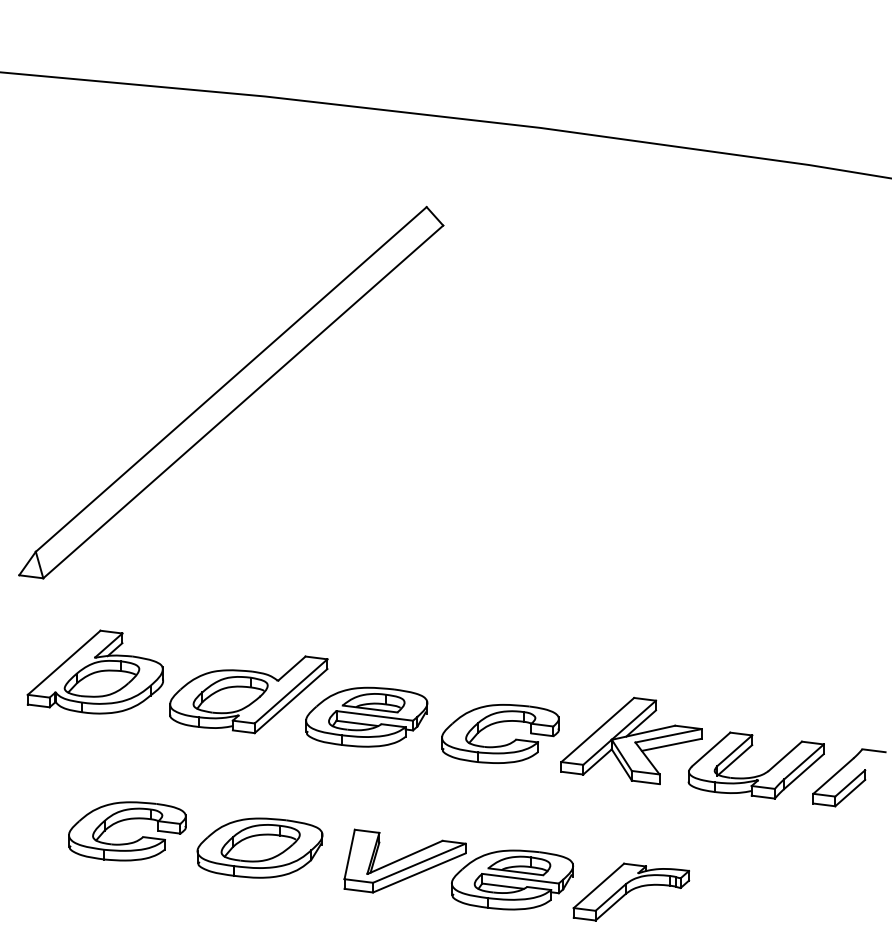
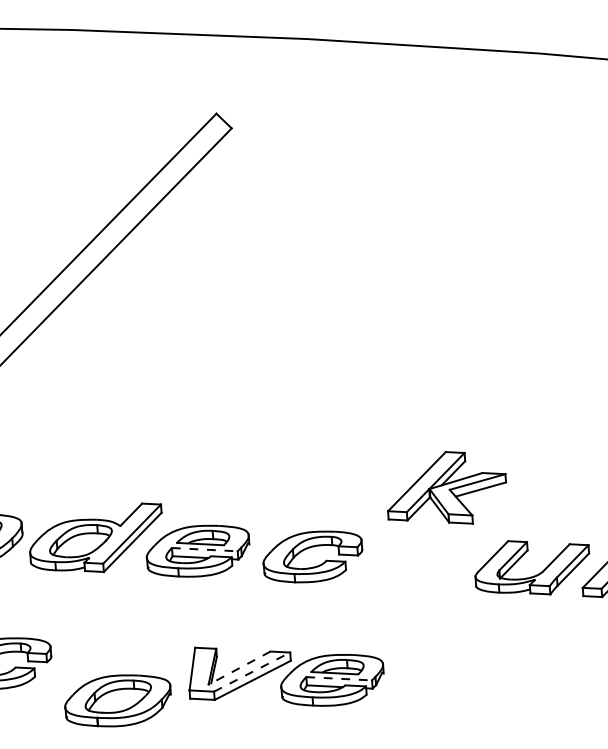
line: (374, 715) -> (204, 549), solid -> dashed
part: (631, 740) -> (446, 488), moved
part: (259, 847) -> (117, 700), moved
line: (405, 857) -> (240, 668), solid -> dashed
line: (419, 863) -> (252, 672), solid -> dashed
line: (520, 878) -> (339, 678), solid -> dashed
part: (631, 891) -> (434, 682), removed

